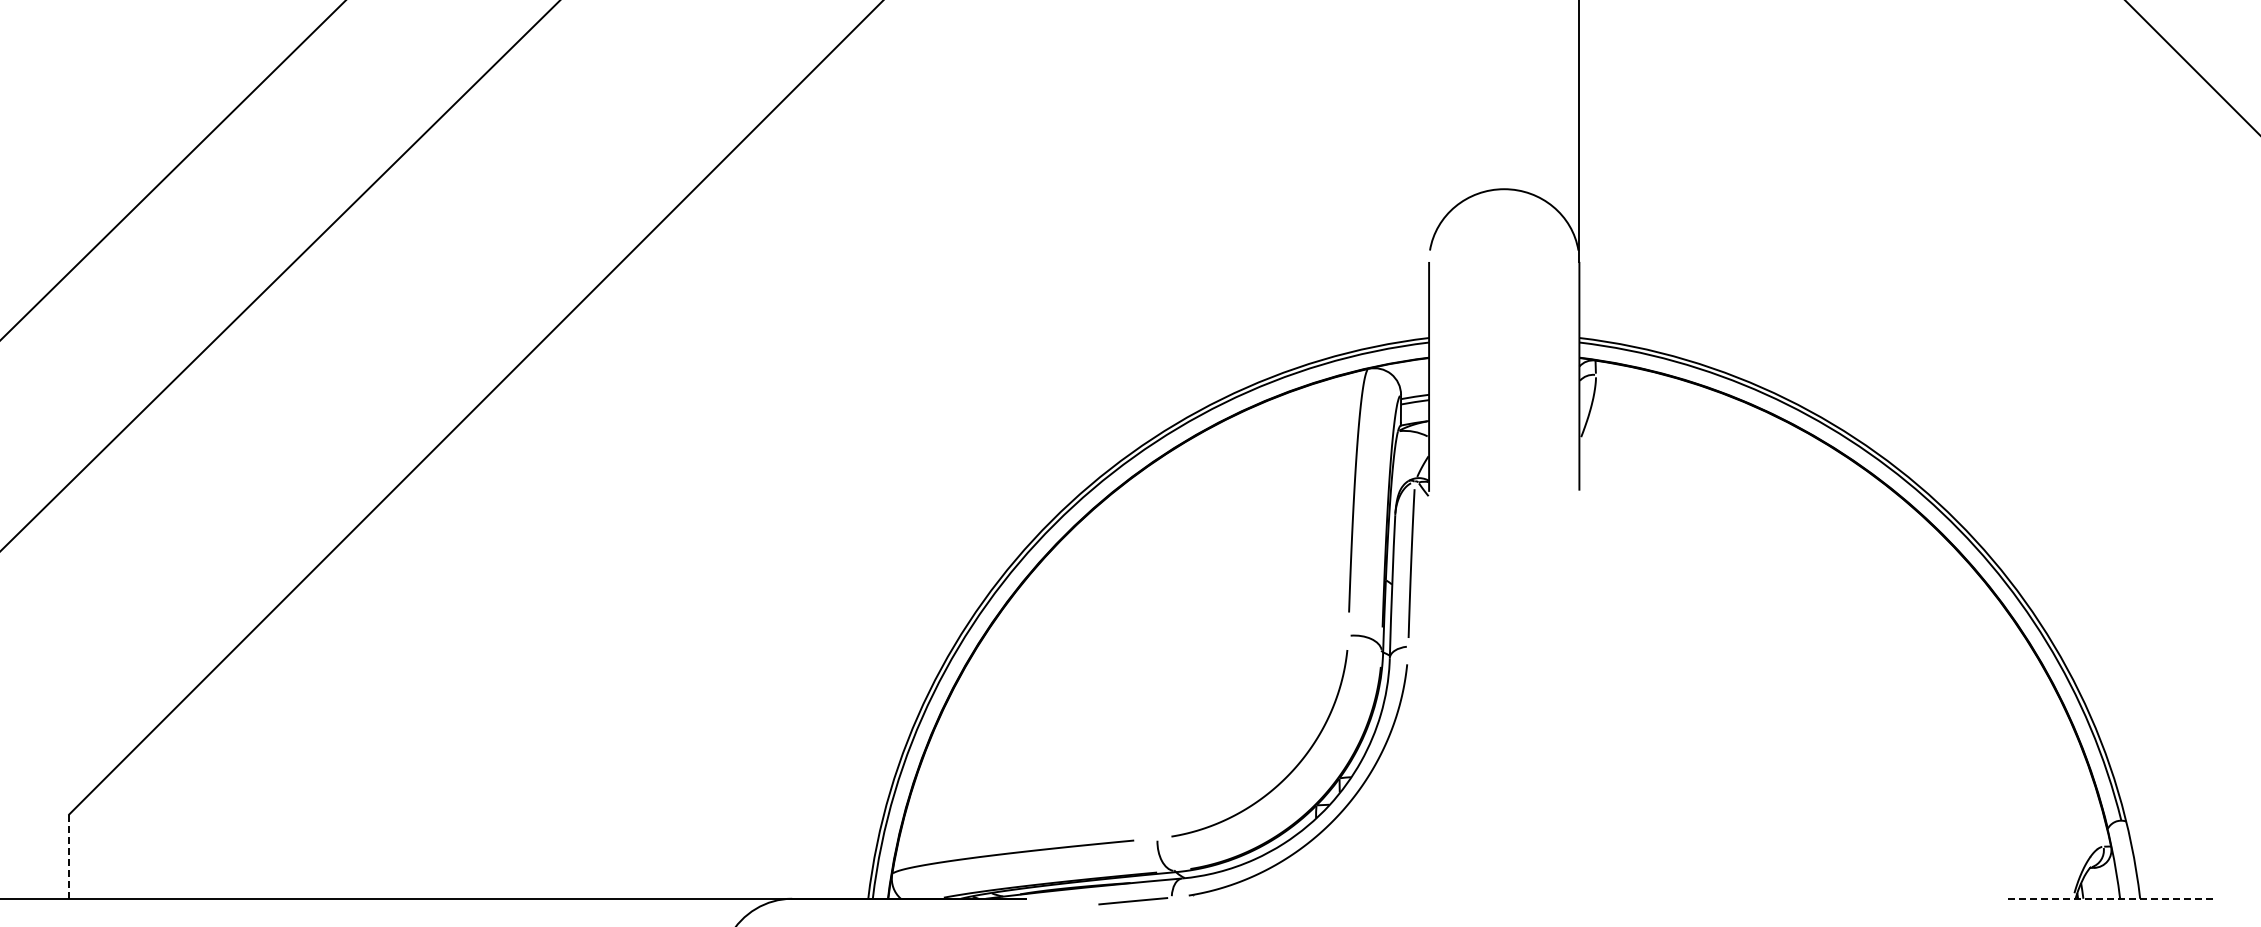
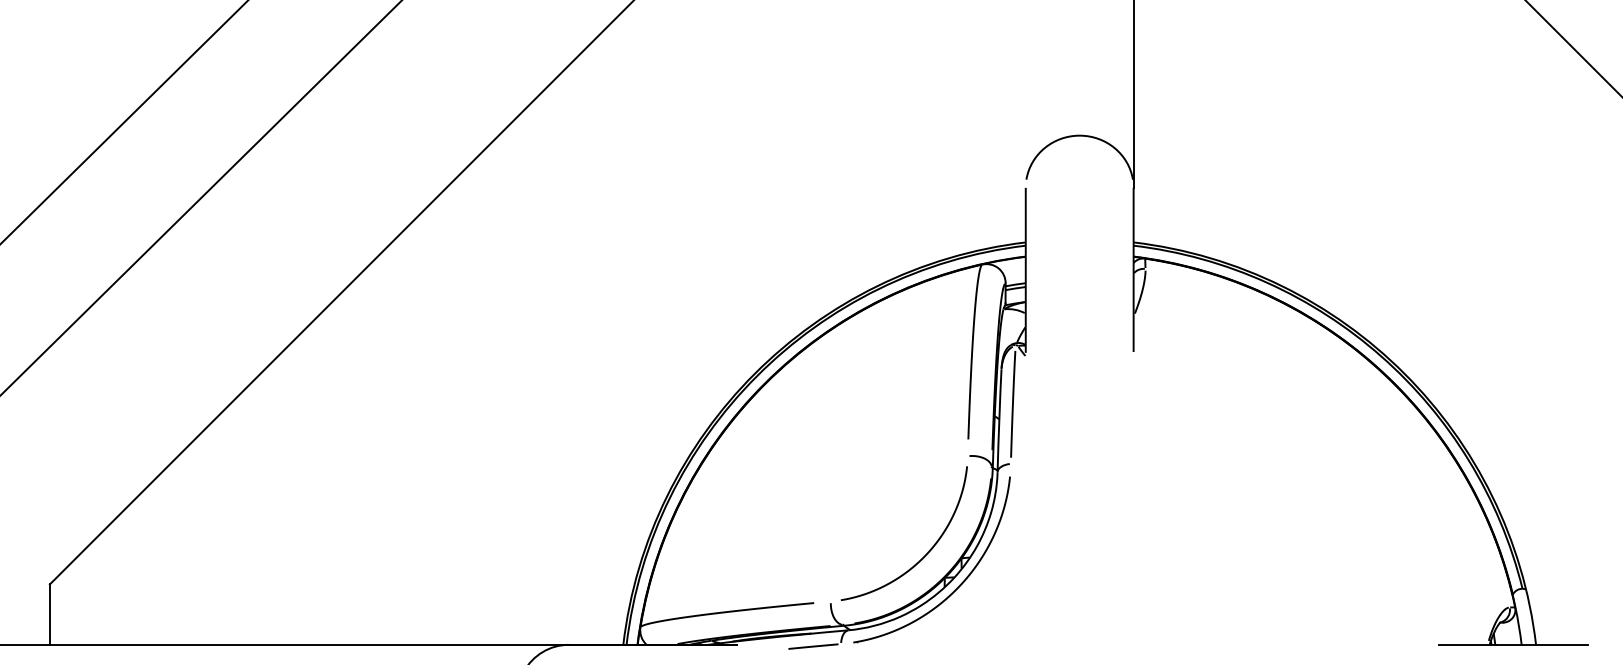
line: (69, 857) -> (50, 615), dashed -> solid
line: (2108, 898) -> (1513, 644), dashed -> solid

